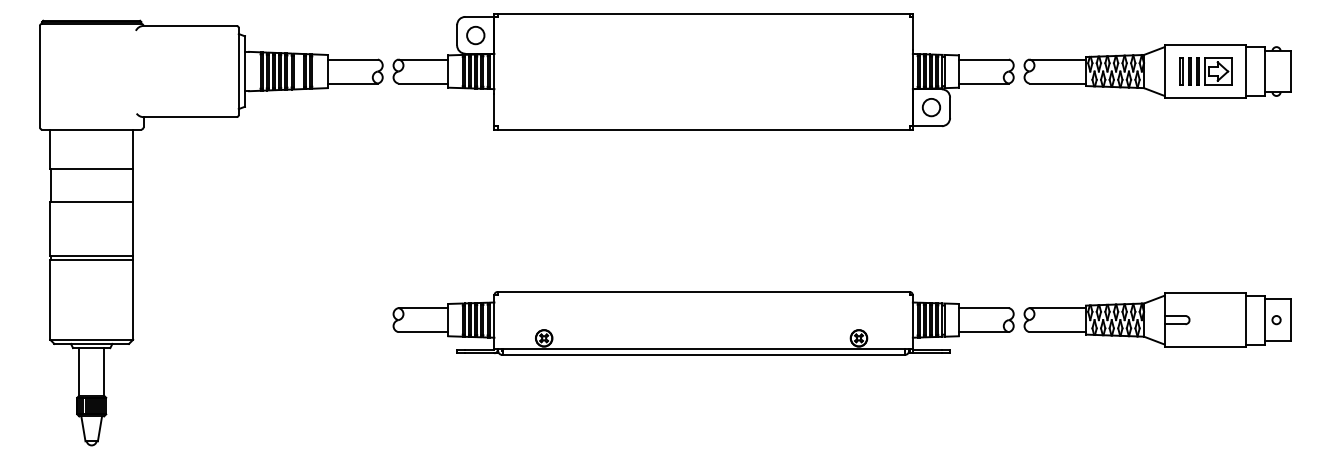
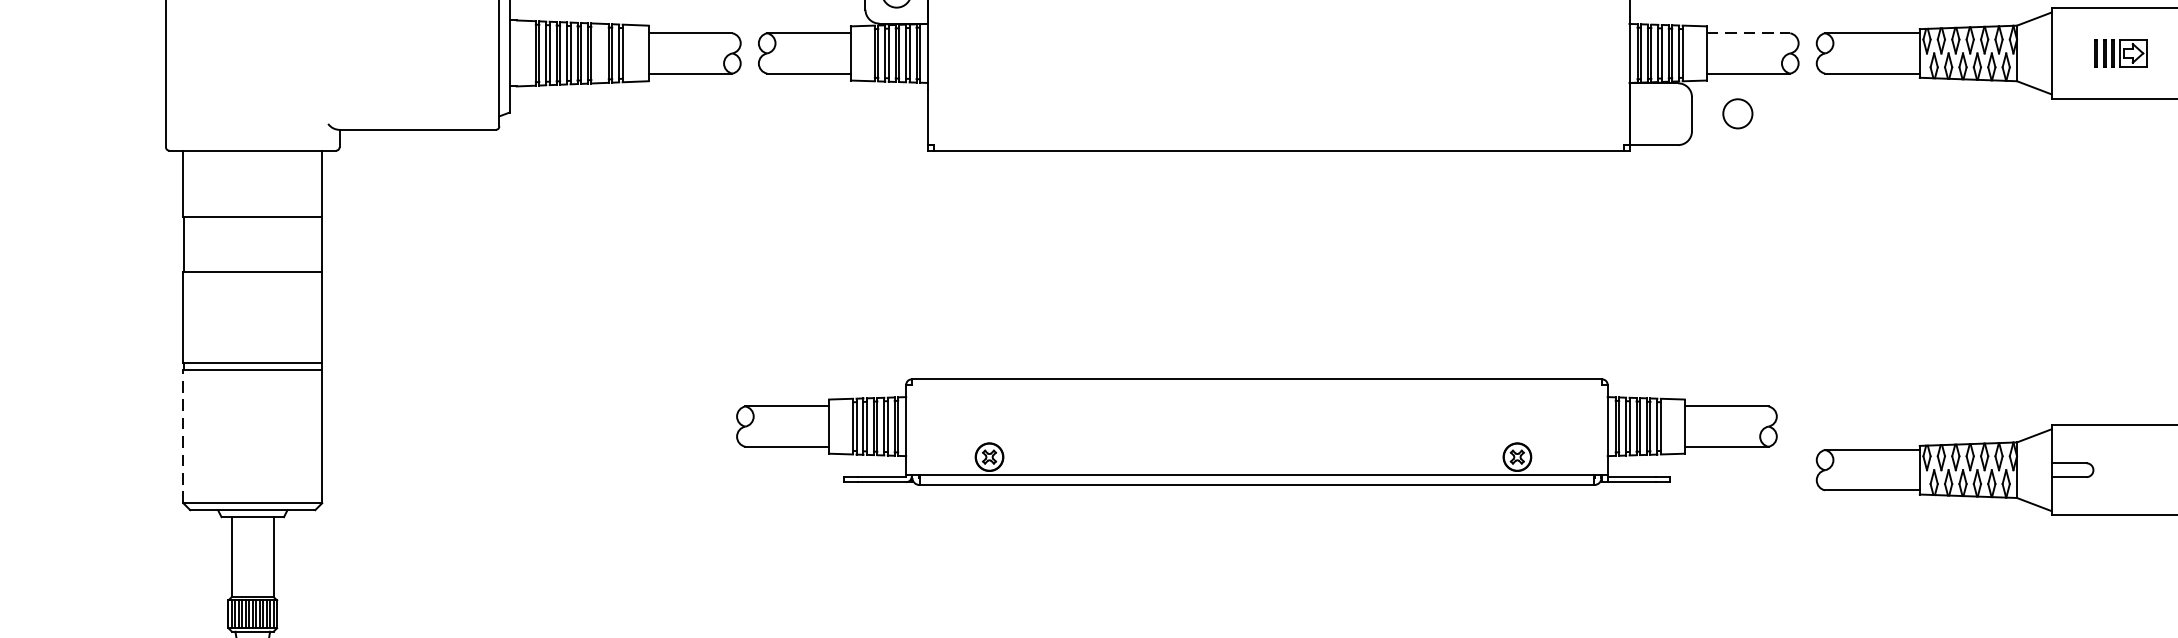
line: (983, 59) -> (1747, 33), solid -> dashed
part: (1205, 71) -> (2120, 53), size x0.6
circle: (931, 107) -> (1737, 113), moved
line: (50, 299) -> (183, 435), solid -> dashed
part: (703, 323) -> (1256, 432), moved

